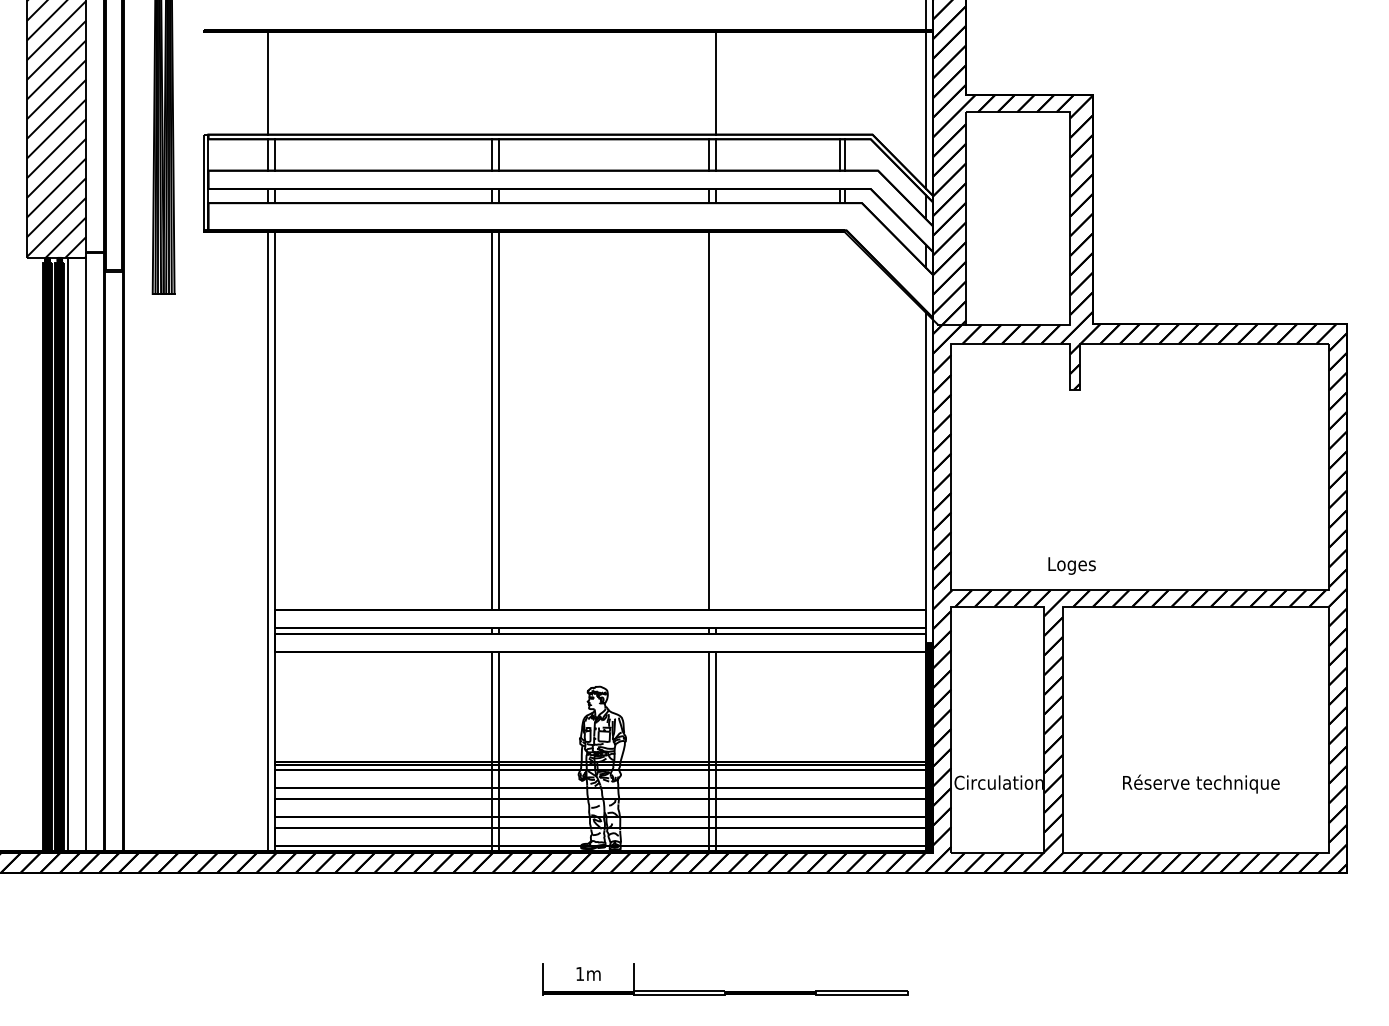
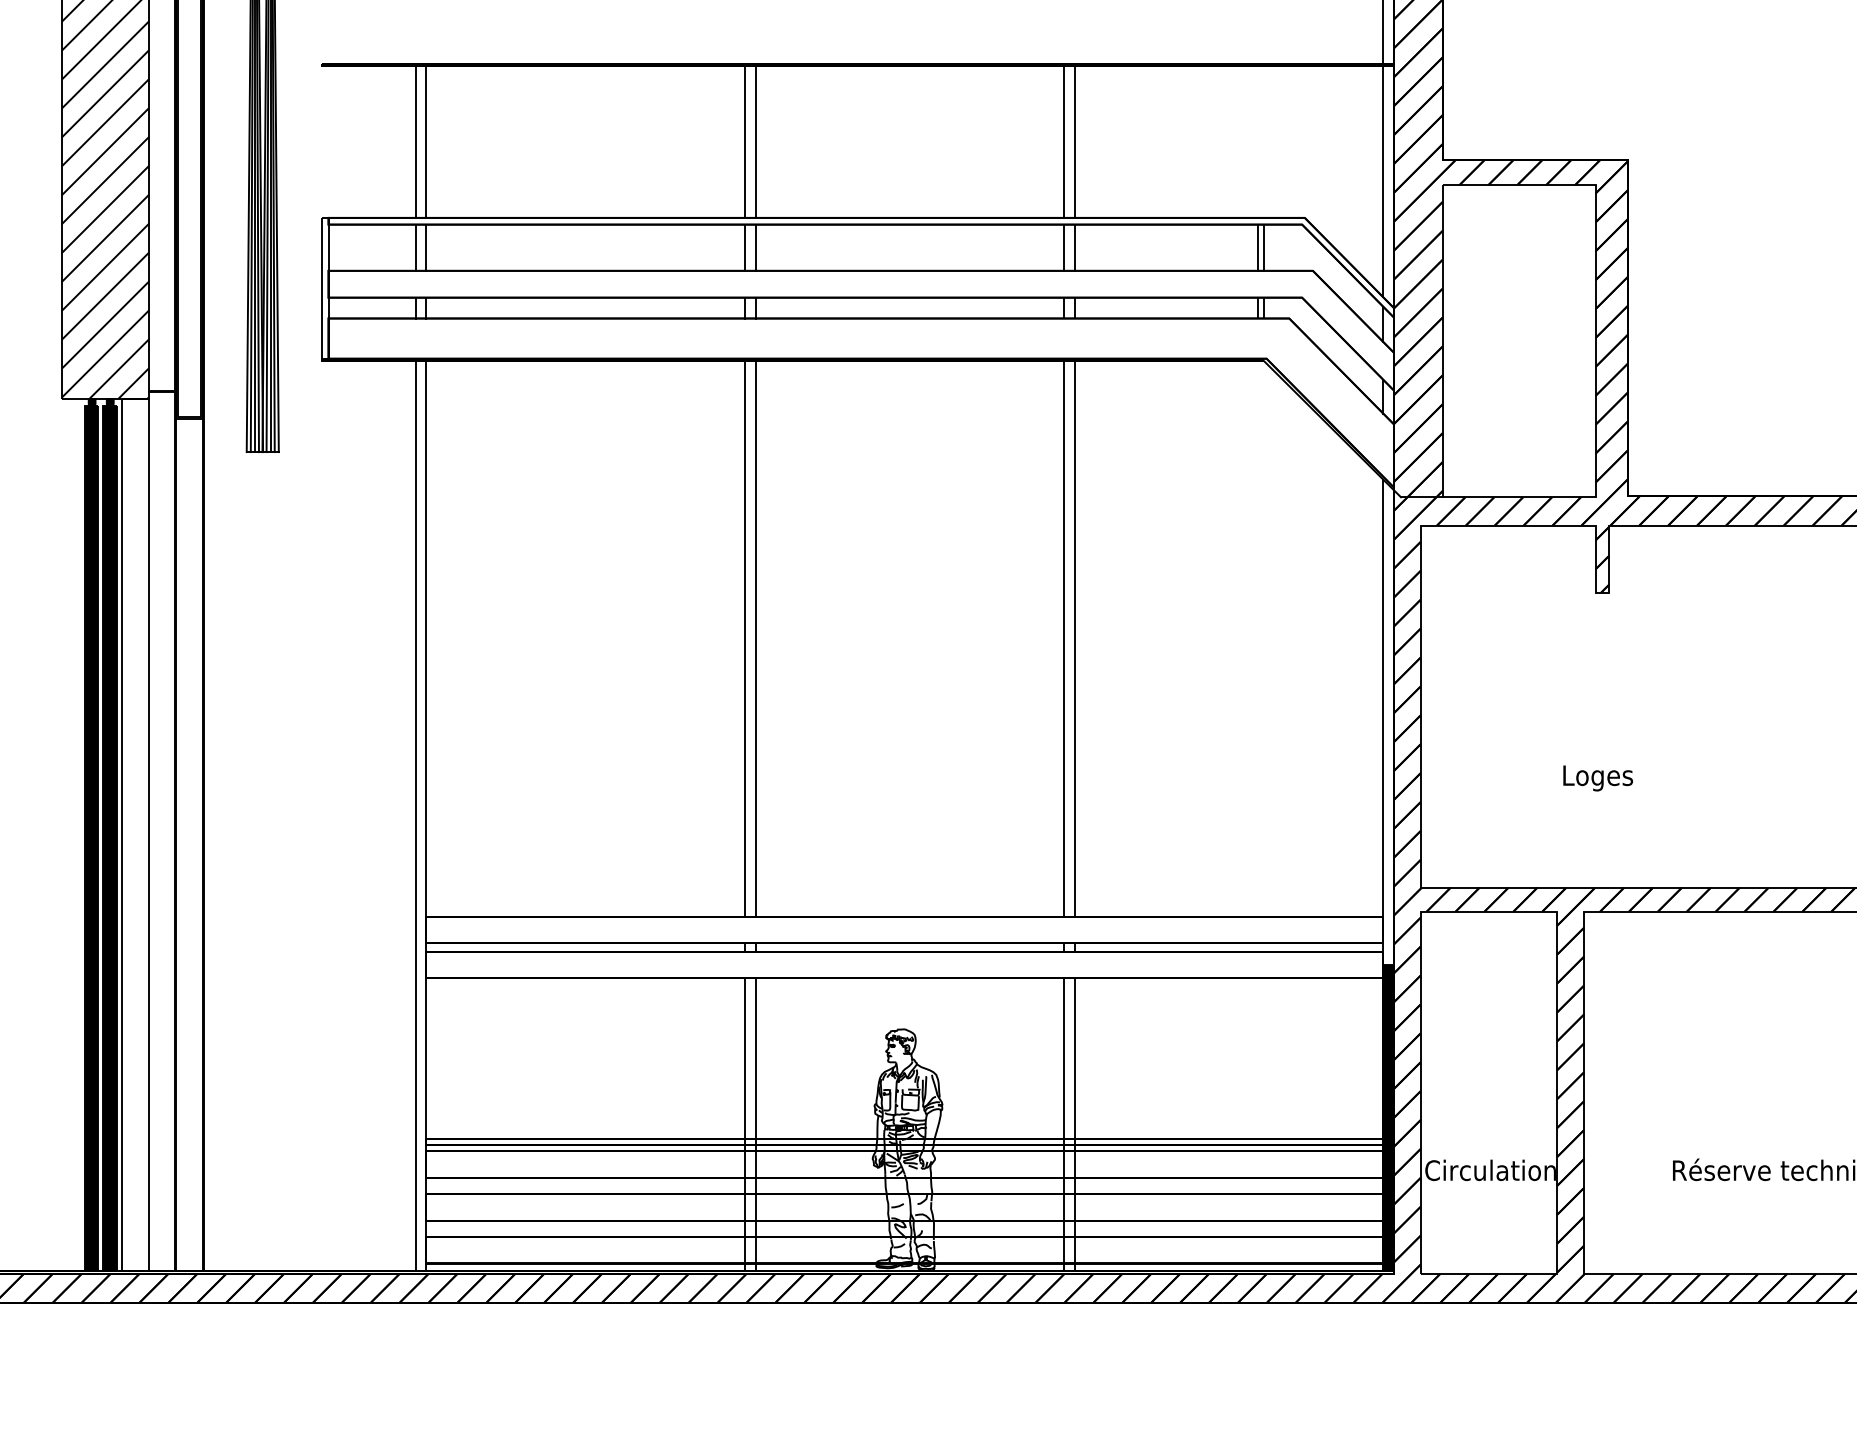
line: (275, 82) -> (427, 141), added
line: (491, 82) -> (744, 141), added
line: (498, 82) -> (754, 141), added
line: (708, 82) -> (1063, 141), added
line: (716, 420) -> (1075, 638), added
text: (1071, 565) -> (1597, 777), moved

